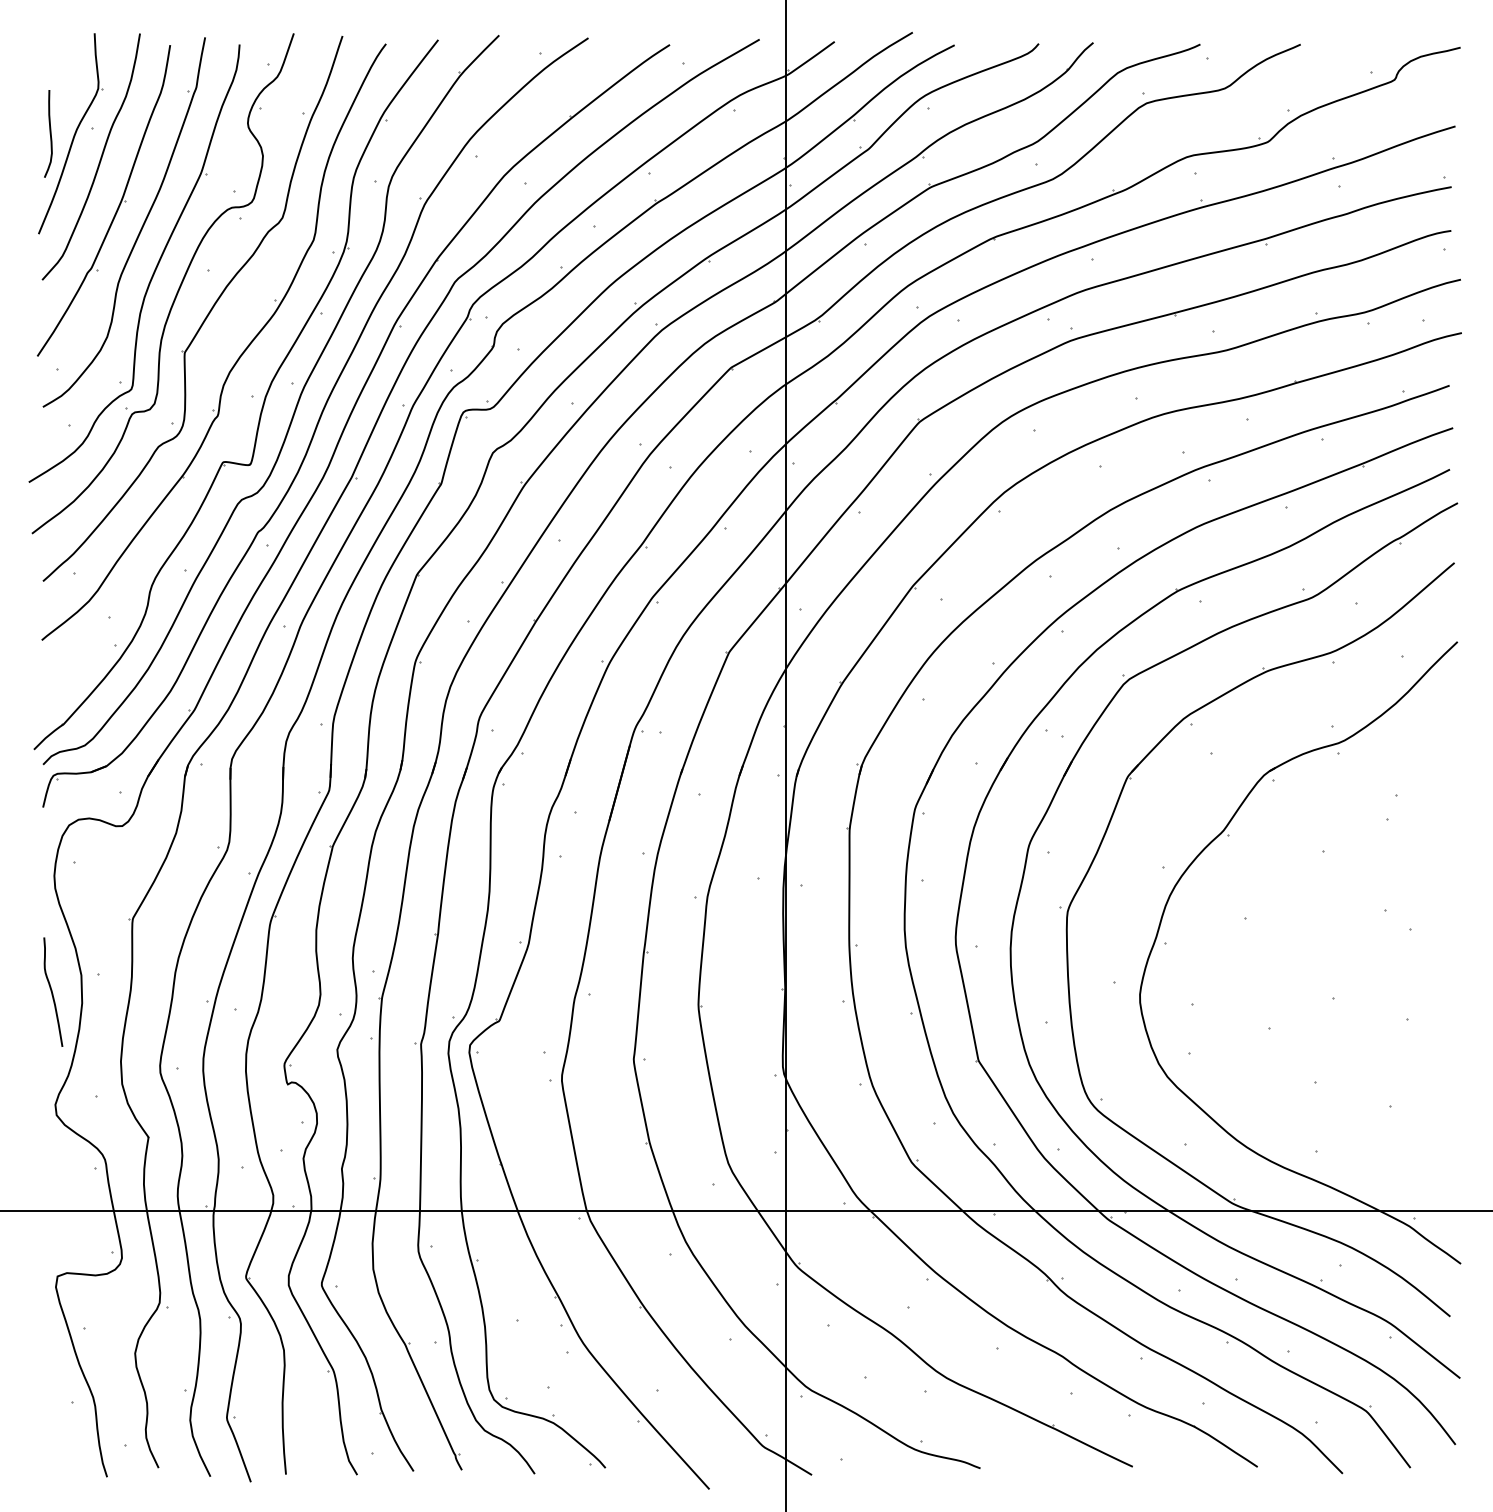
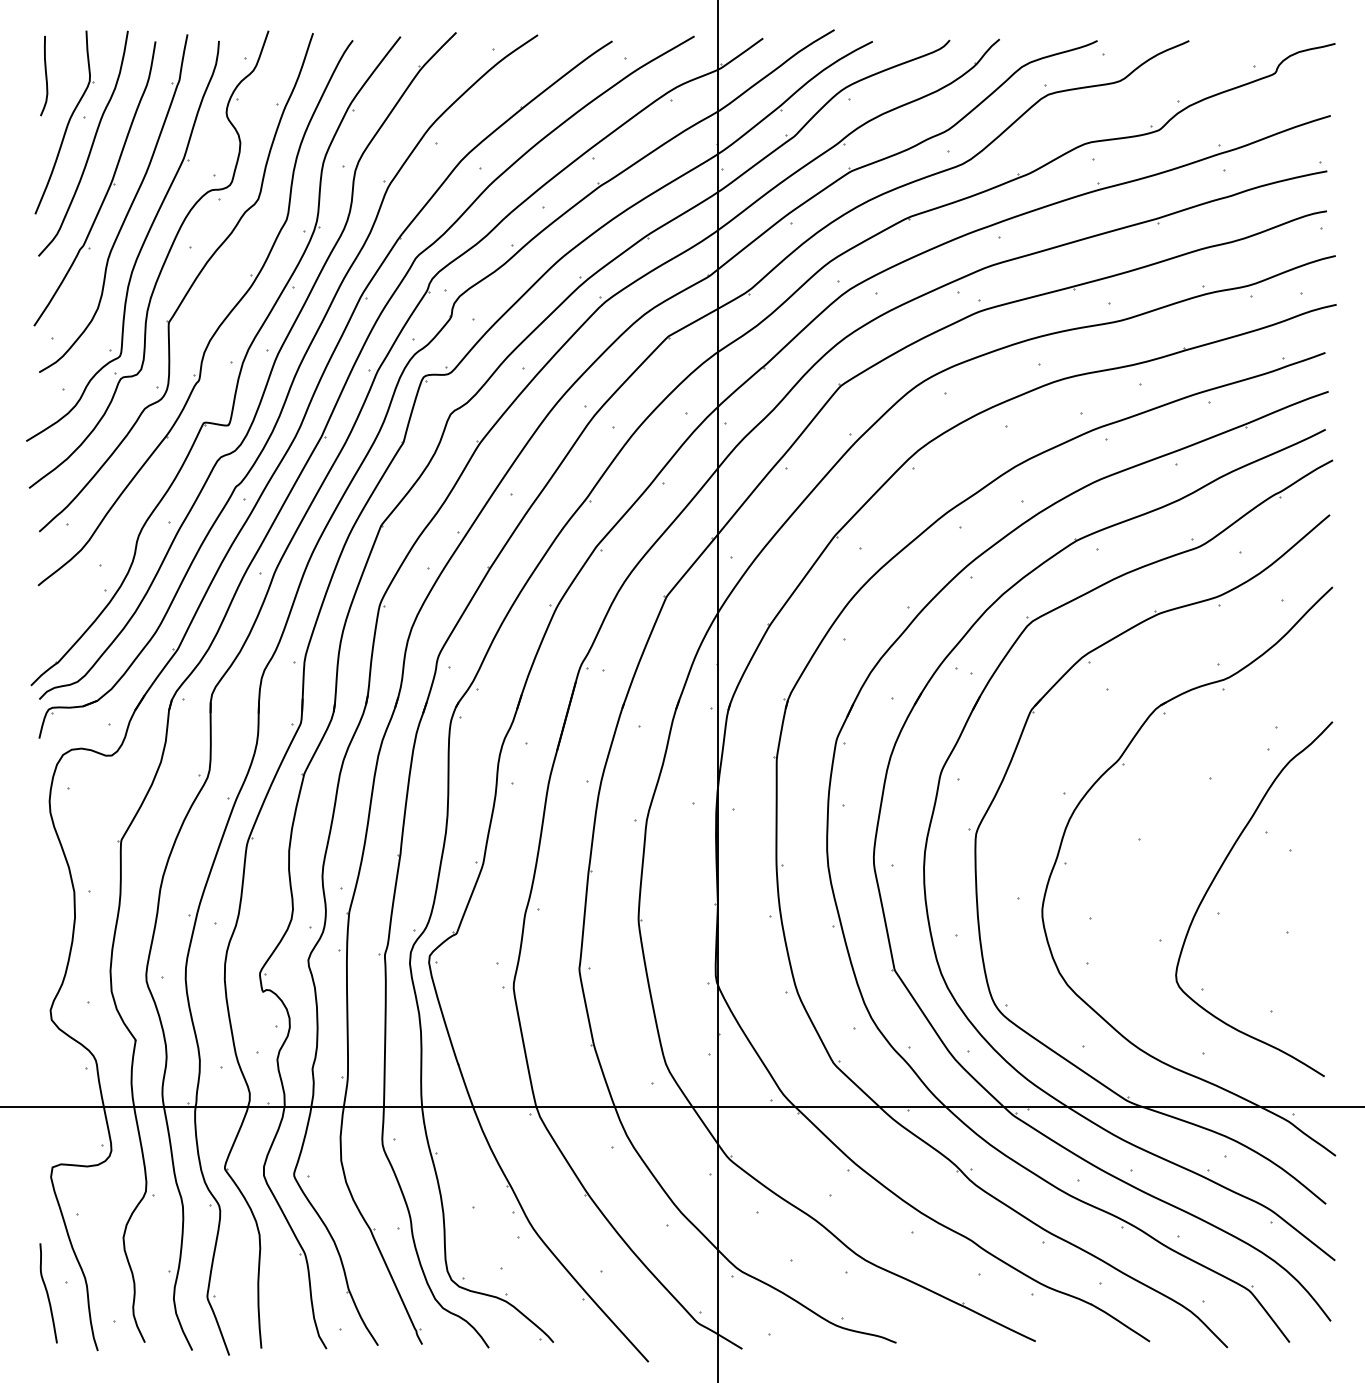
curve: (49, 133) -> (45, 75), moved
curve: (1329, 960) -> (1215, 878), added
curve: (52, 991) -> (47, 1292), moved

